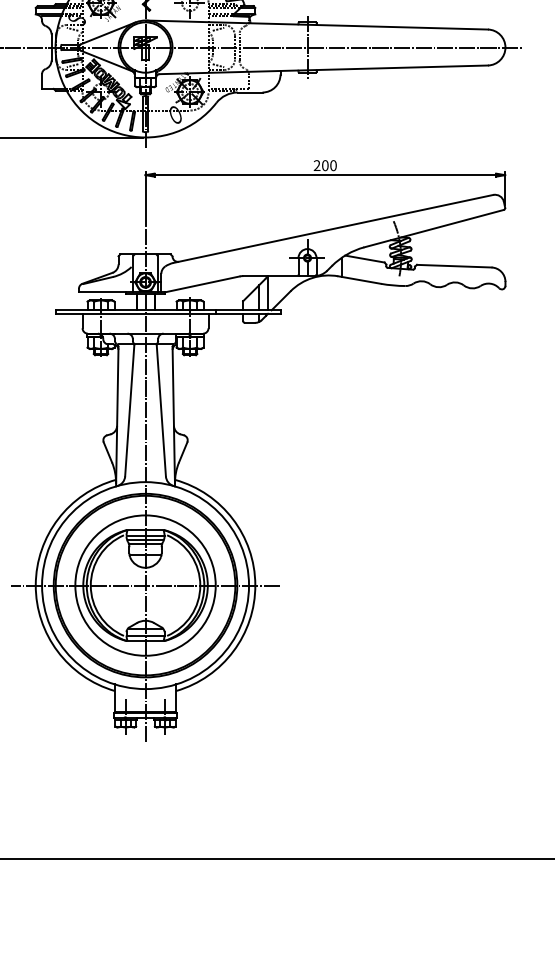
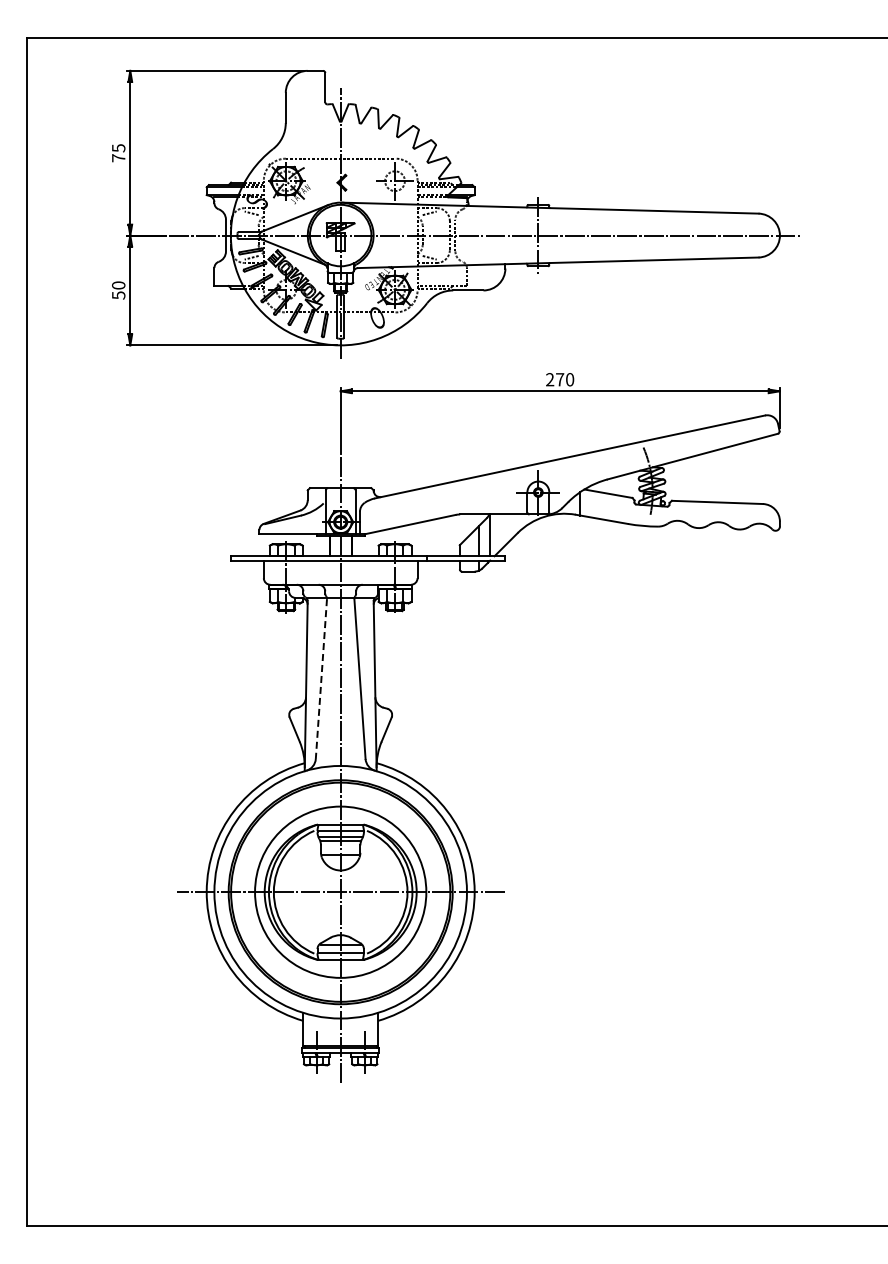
text: (325, 165) -> (560, 379), 200 -> 270
line: (129, 411) -> (321, 679), solid -> dashed

